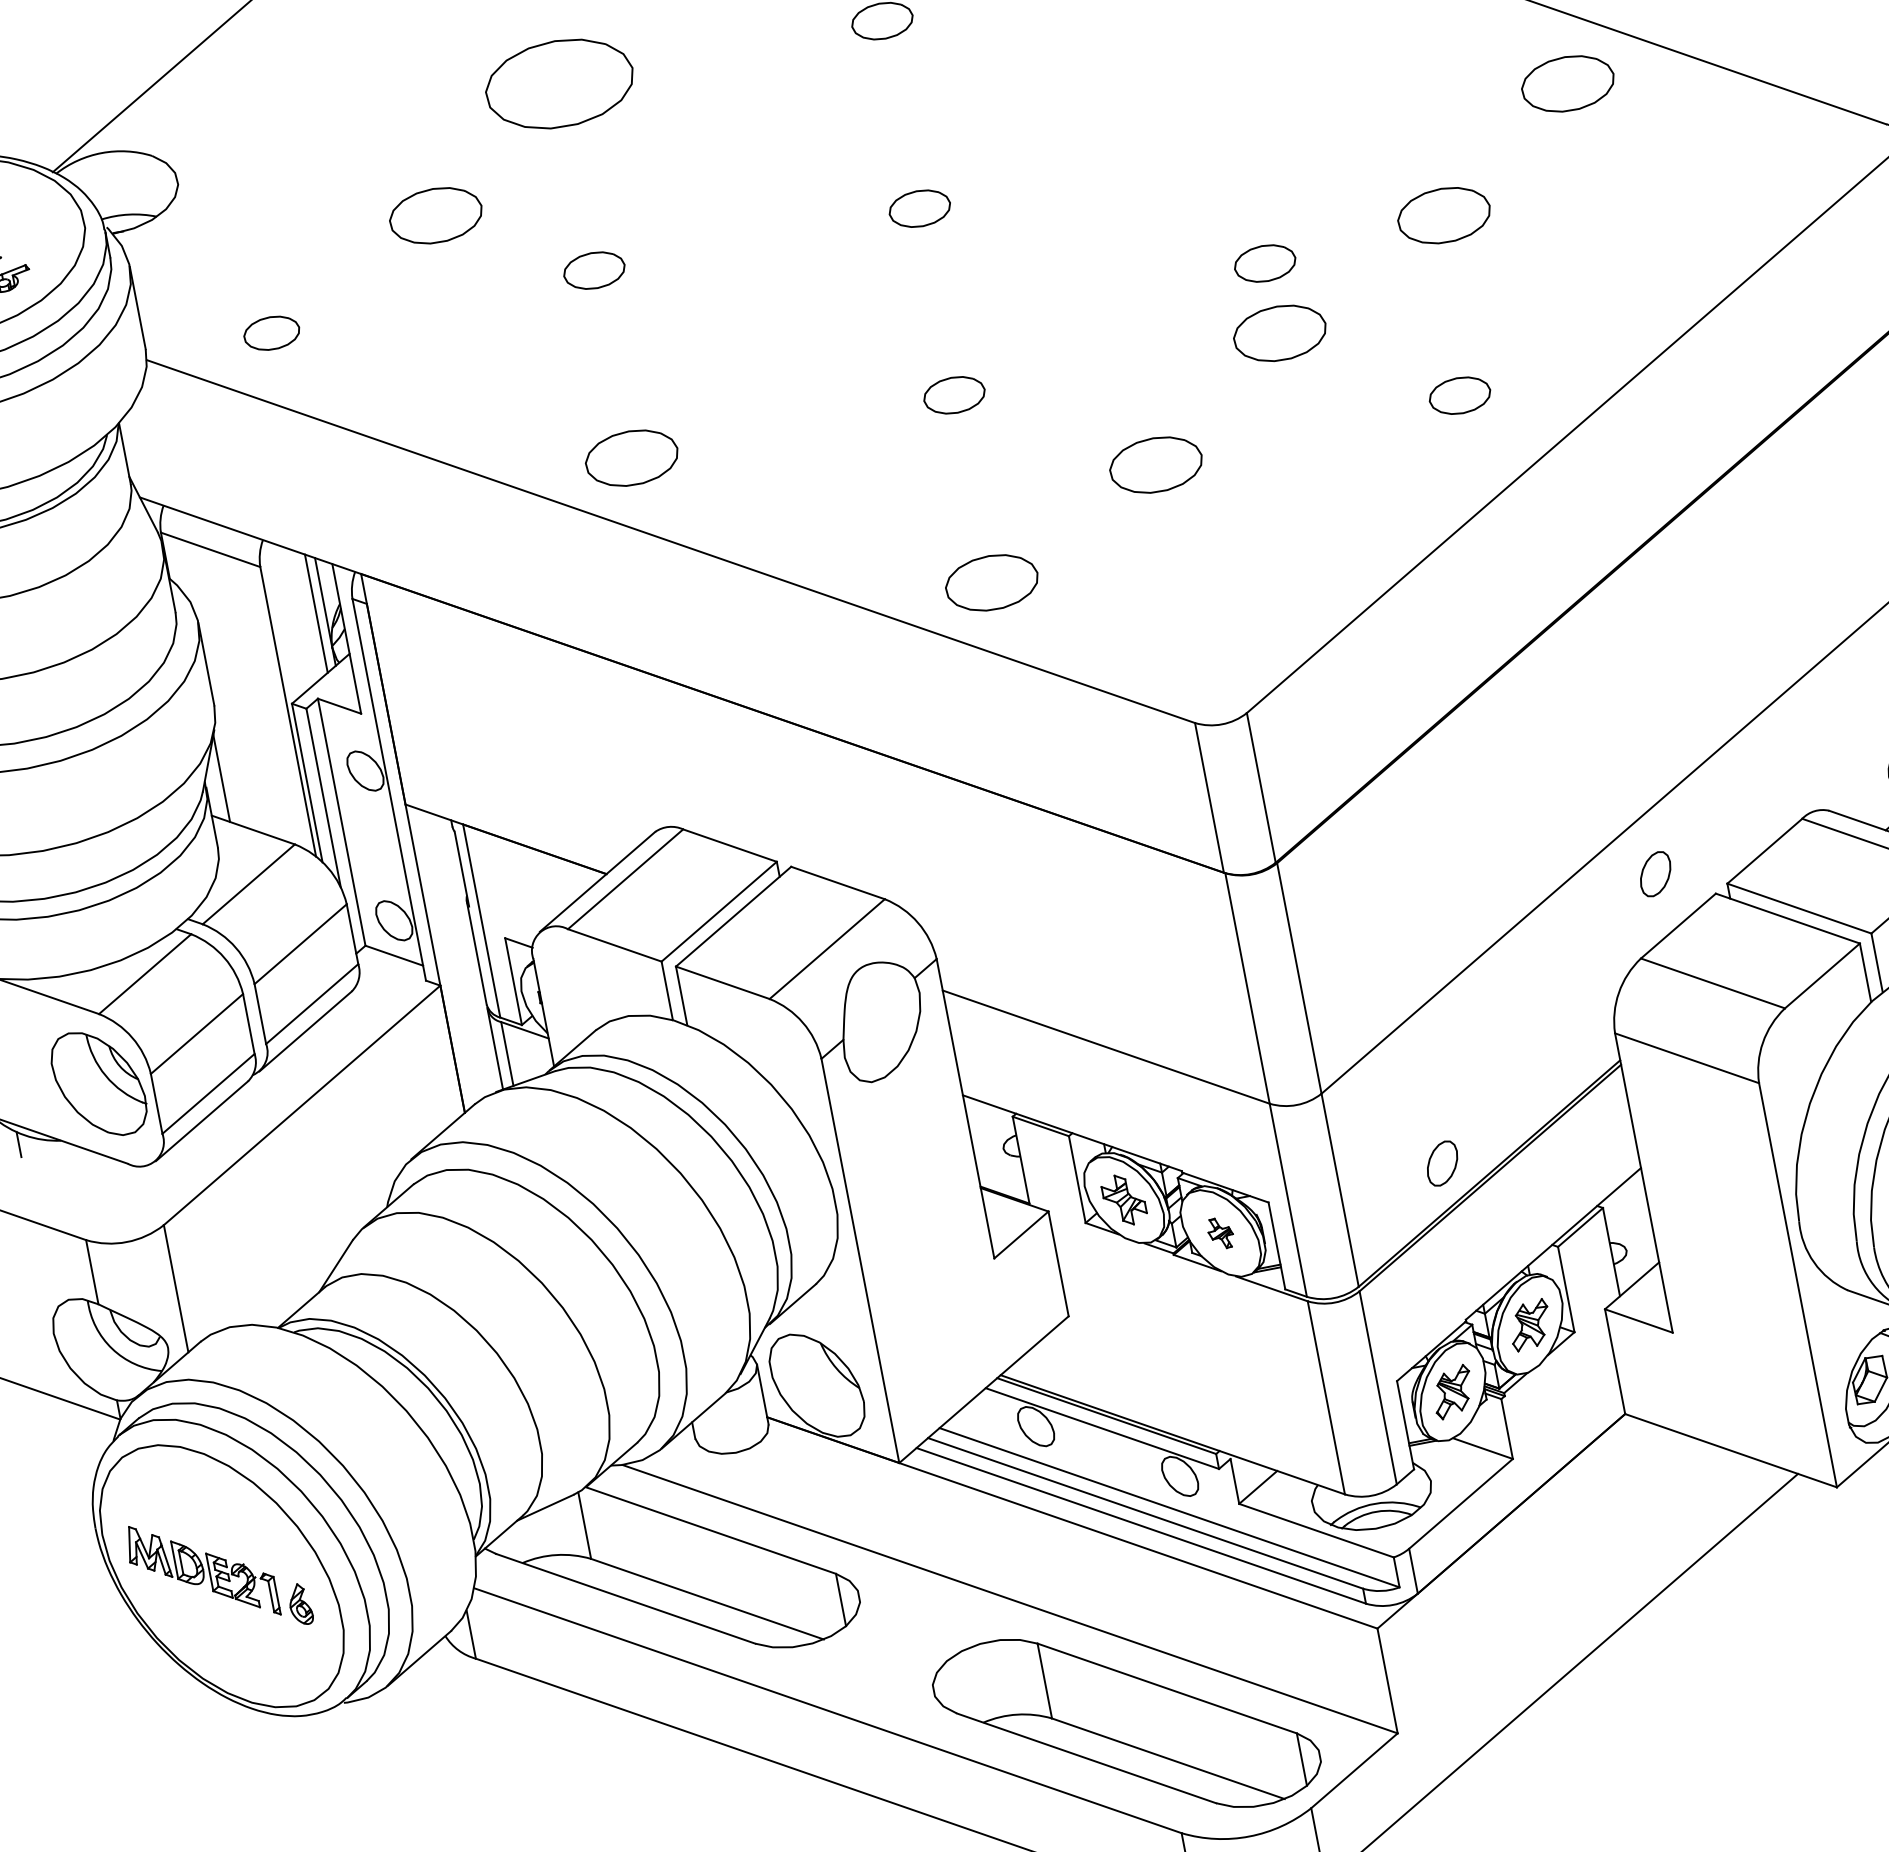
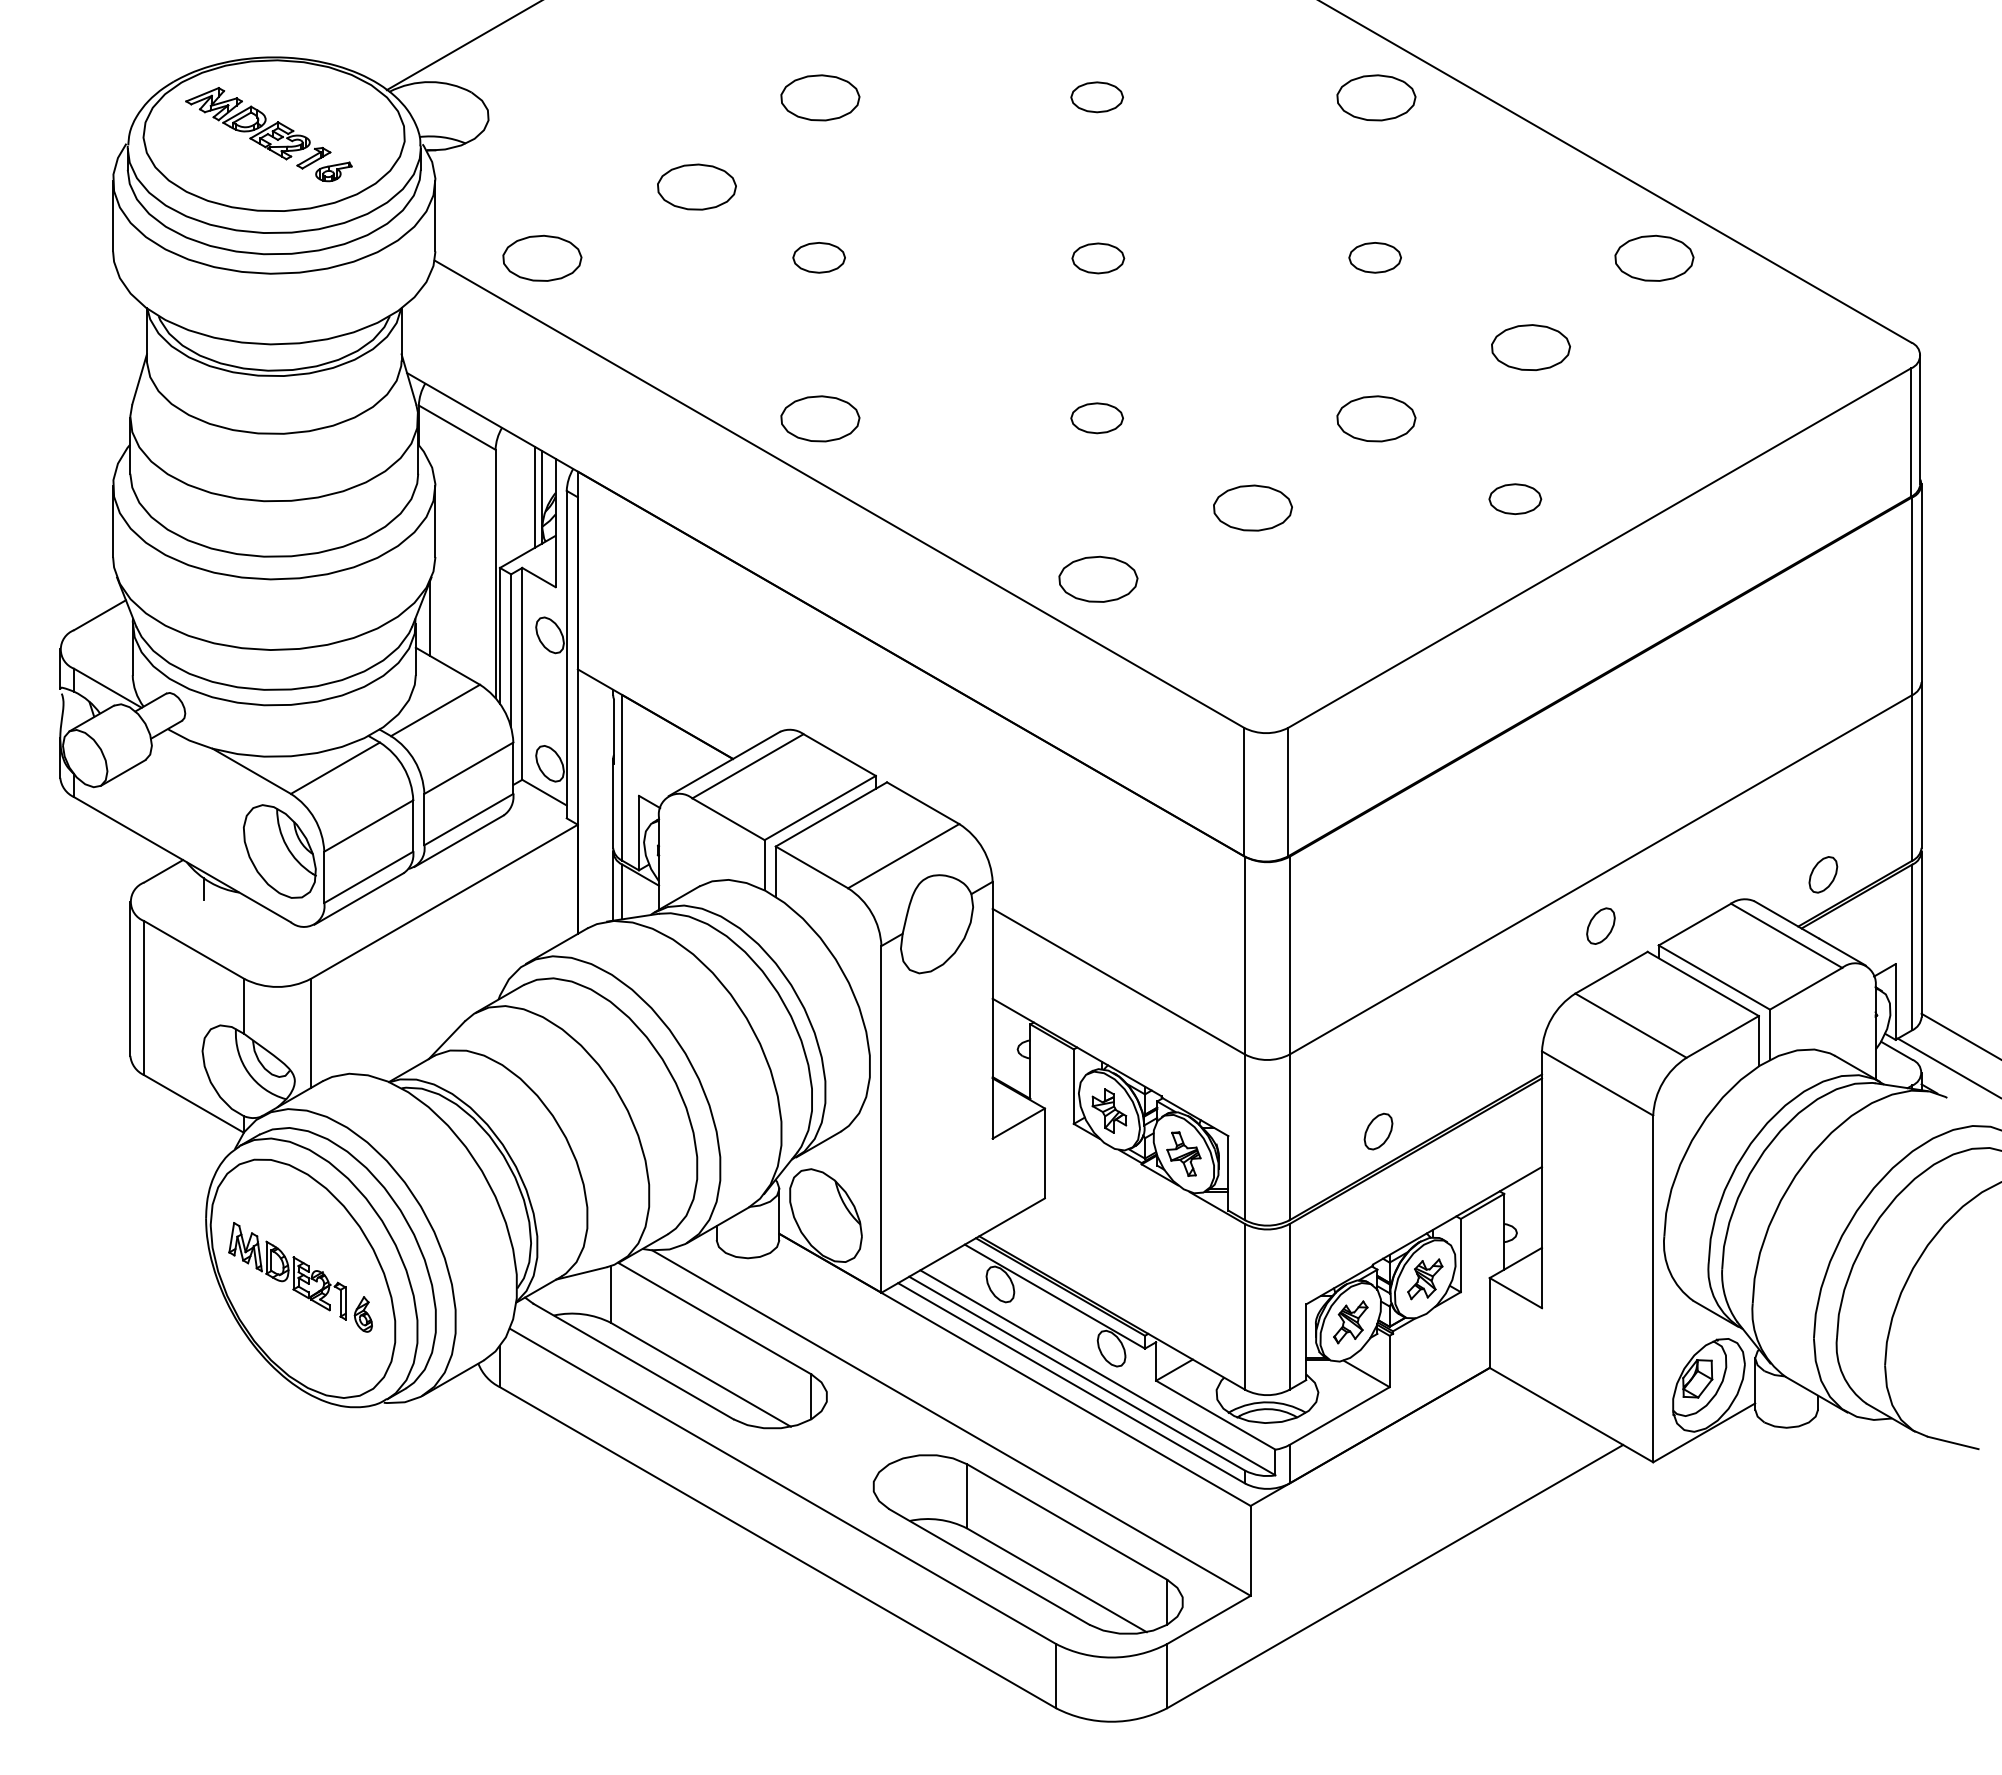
part: (559, 83) -> (820, 97), size x0.62
part: (1264, 263) -> (1374, 257), moved
part: (271, 332) -> (542, 257), size x1.67
part: (1220, 1232) -> (1183, 1153), size x1.67

